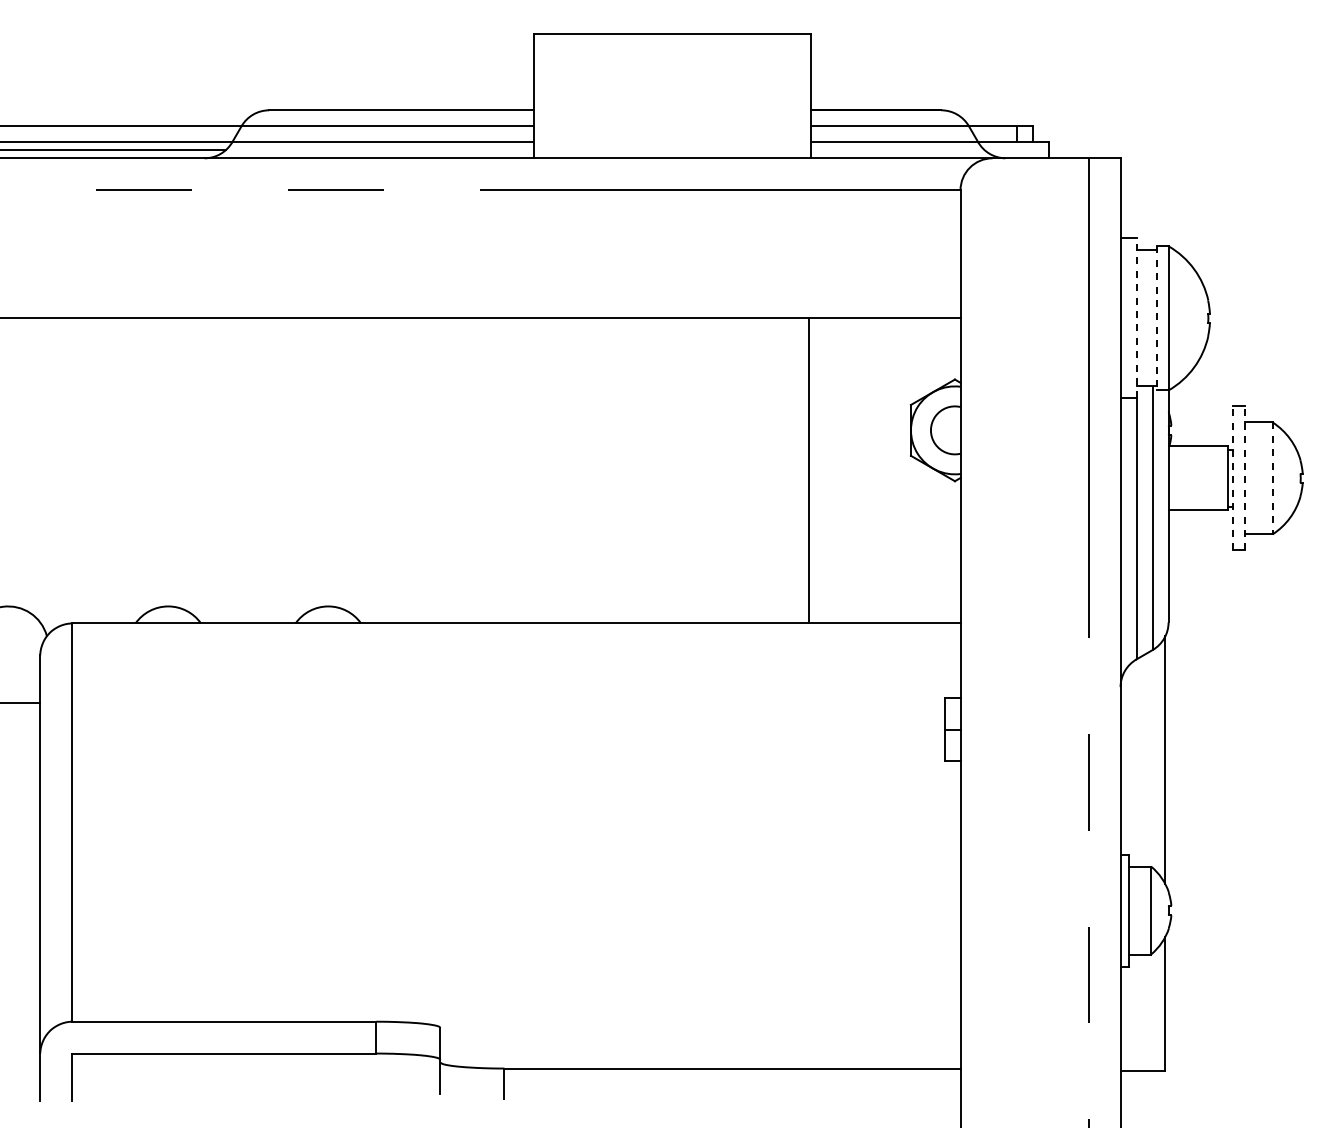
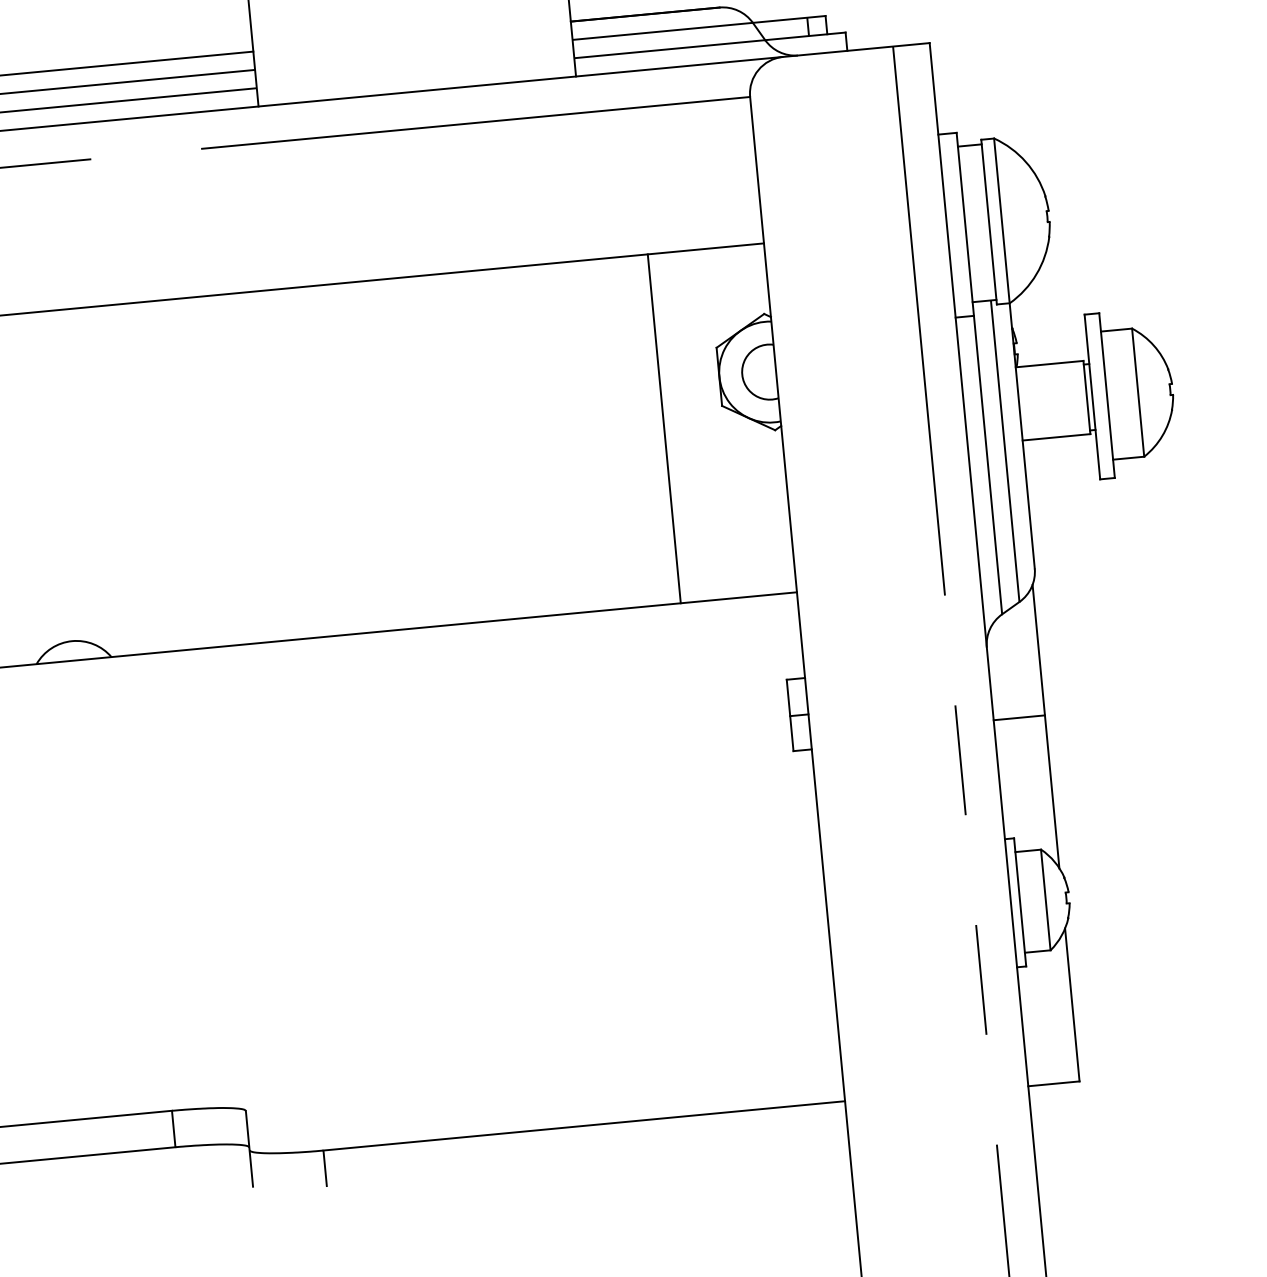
line: (1136, 317) -> (965, 223), dashed -> solid
line: (1157, 318) -> (989, 222), dashed -> solid
line: (808, 470) -> (663, 428), moved
line: (1232, 477) -> (1092, 395), dashed -> solid
line: (1245, 477) -> (1107, 394), dashed -> solid
line: (1272, 478) -> (1138, 392), dashed -> solid
line: (1142, 750) -> (1018, 717), added

